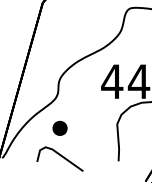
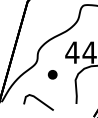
part: (59, 127) -> (52, 74), moved

